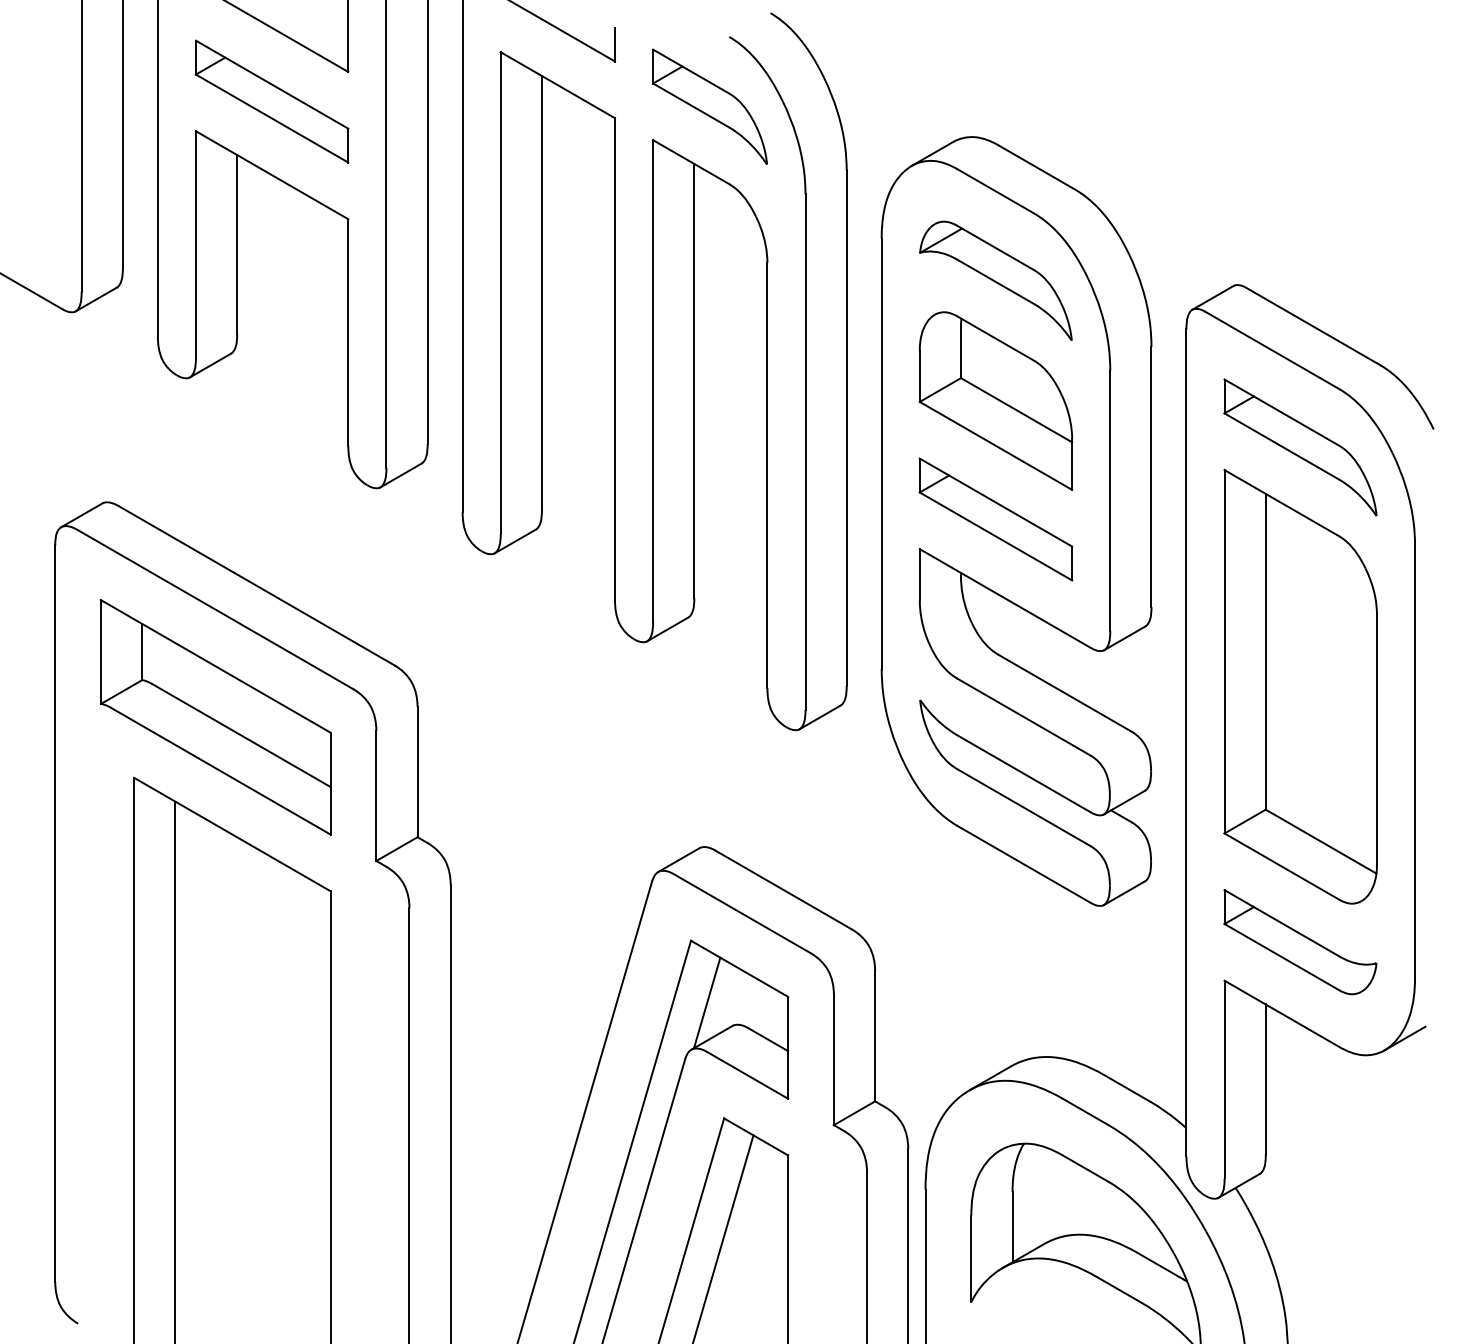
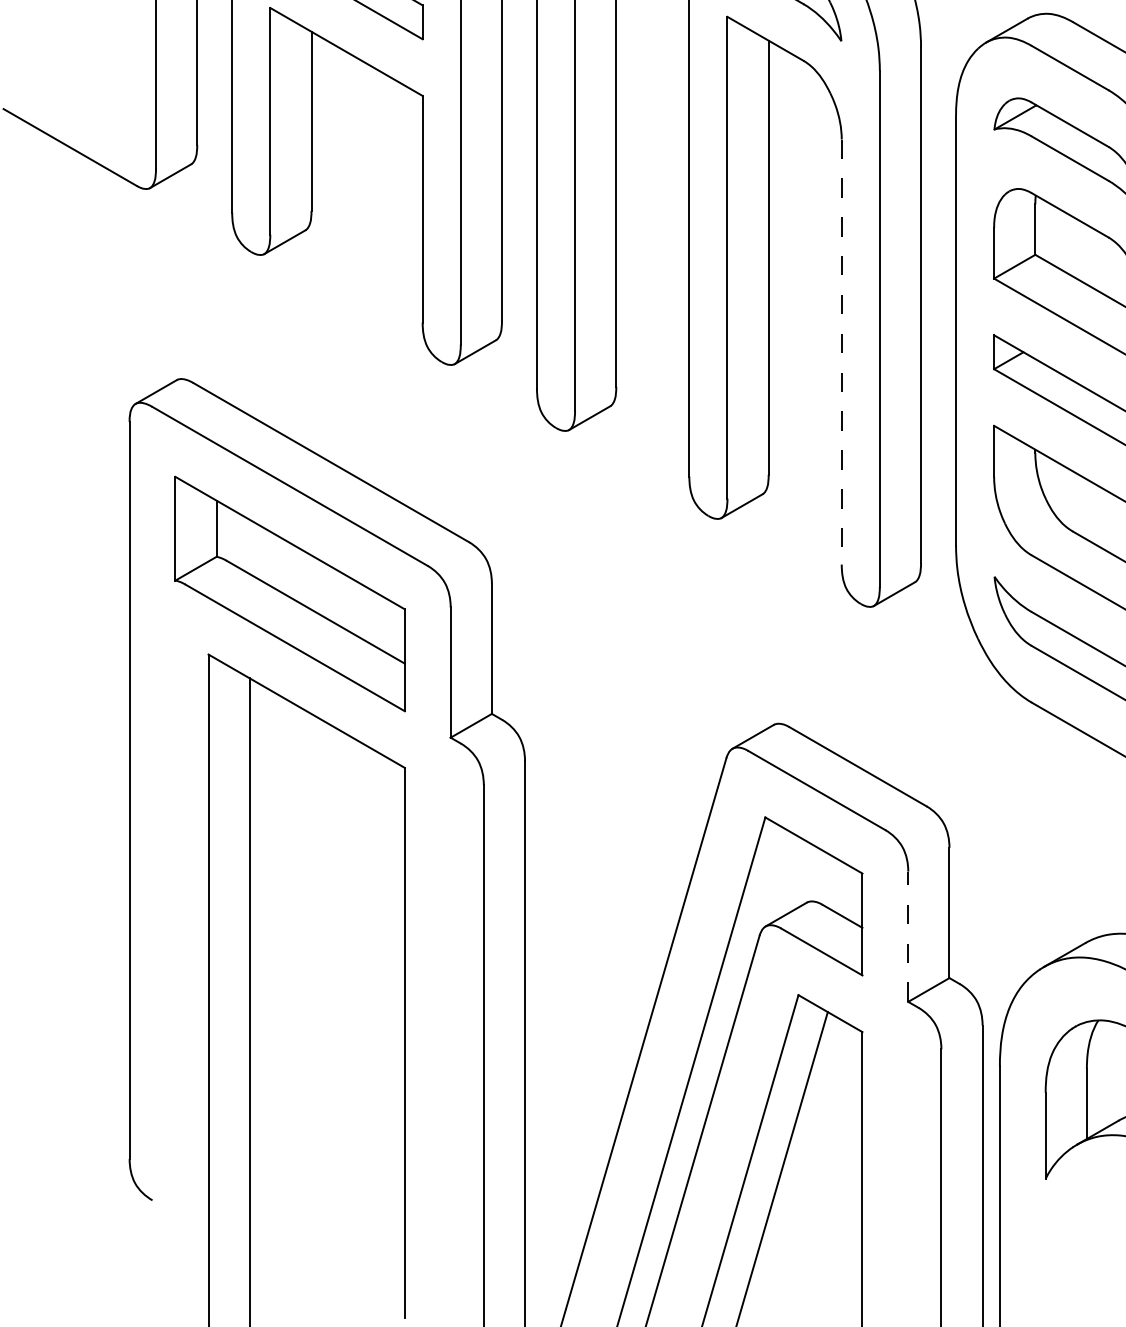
line: (767, 475) -> (841, 352), solid -> dashed
line: (707, 1002) -> (781, 879), removed
line: (833, 1059) -> (907, 936), solid -> dashed

